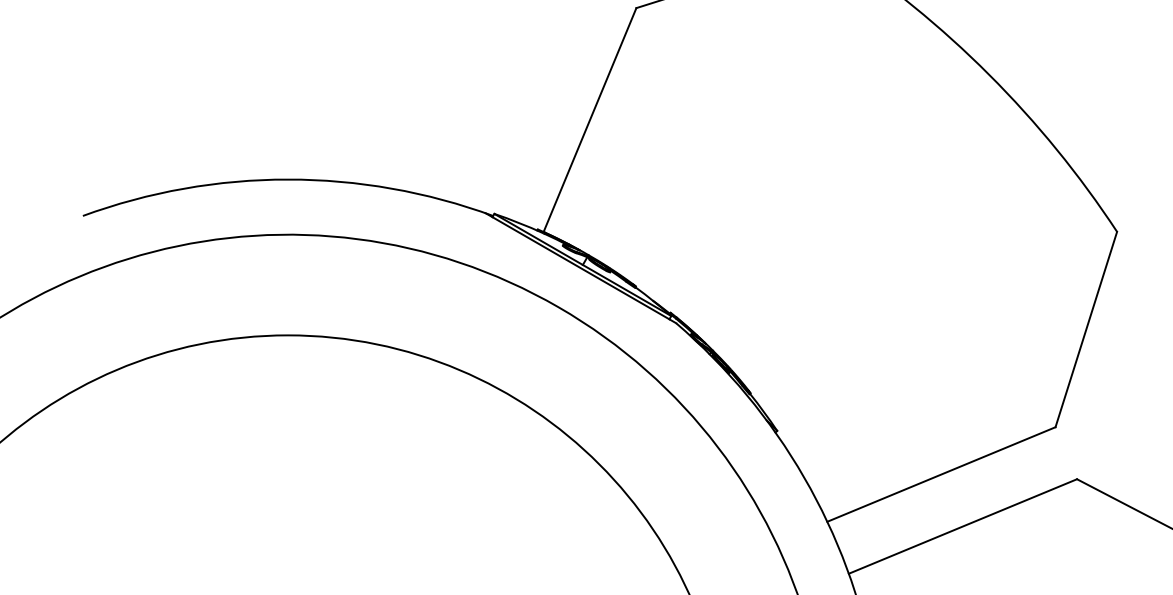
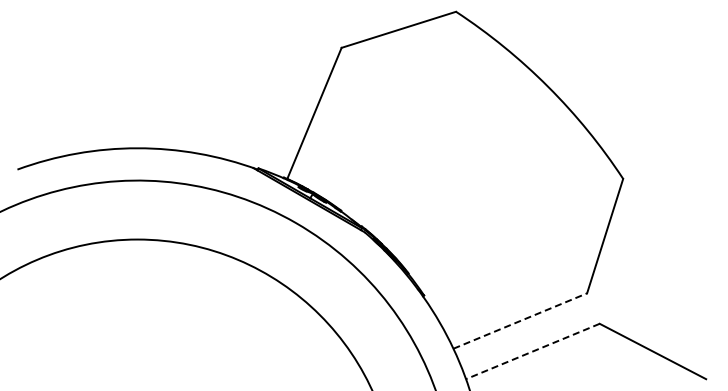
line: (941, 473) -> (520, 320), solid -> dashed
line: (962, 526) -> (532, 351), solid -> dashed

